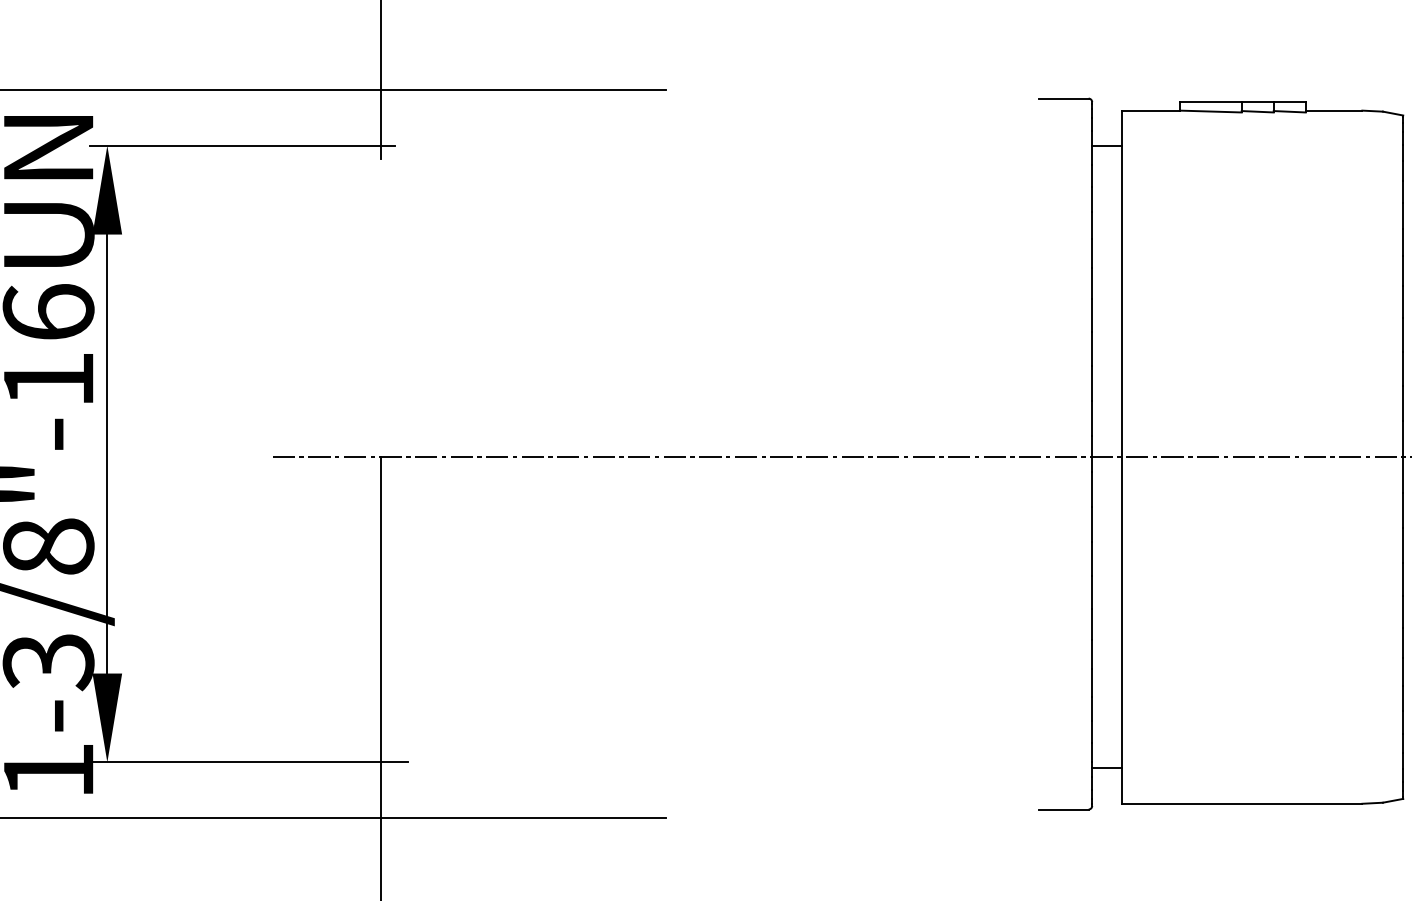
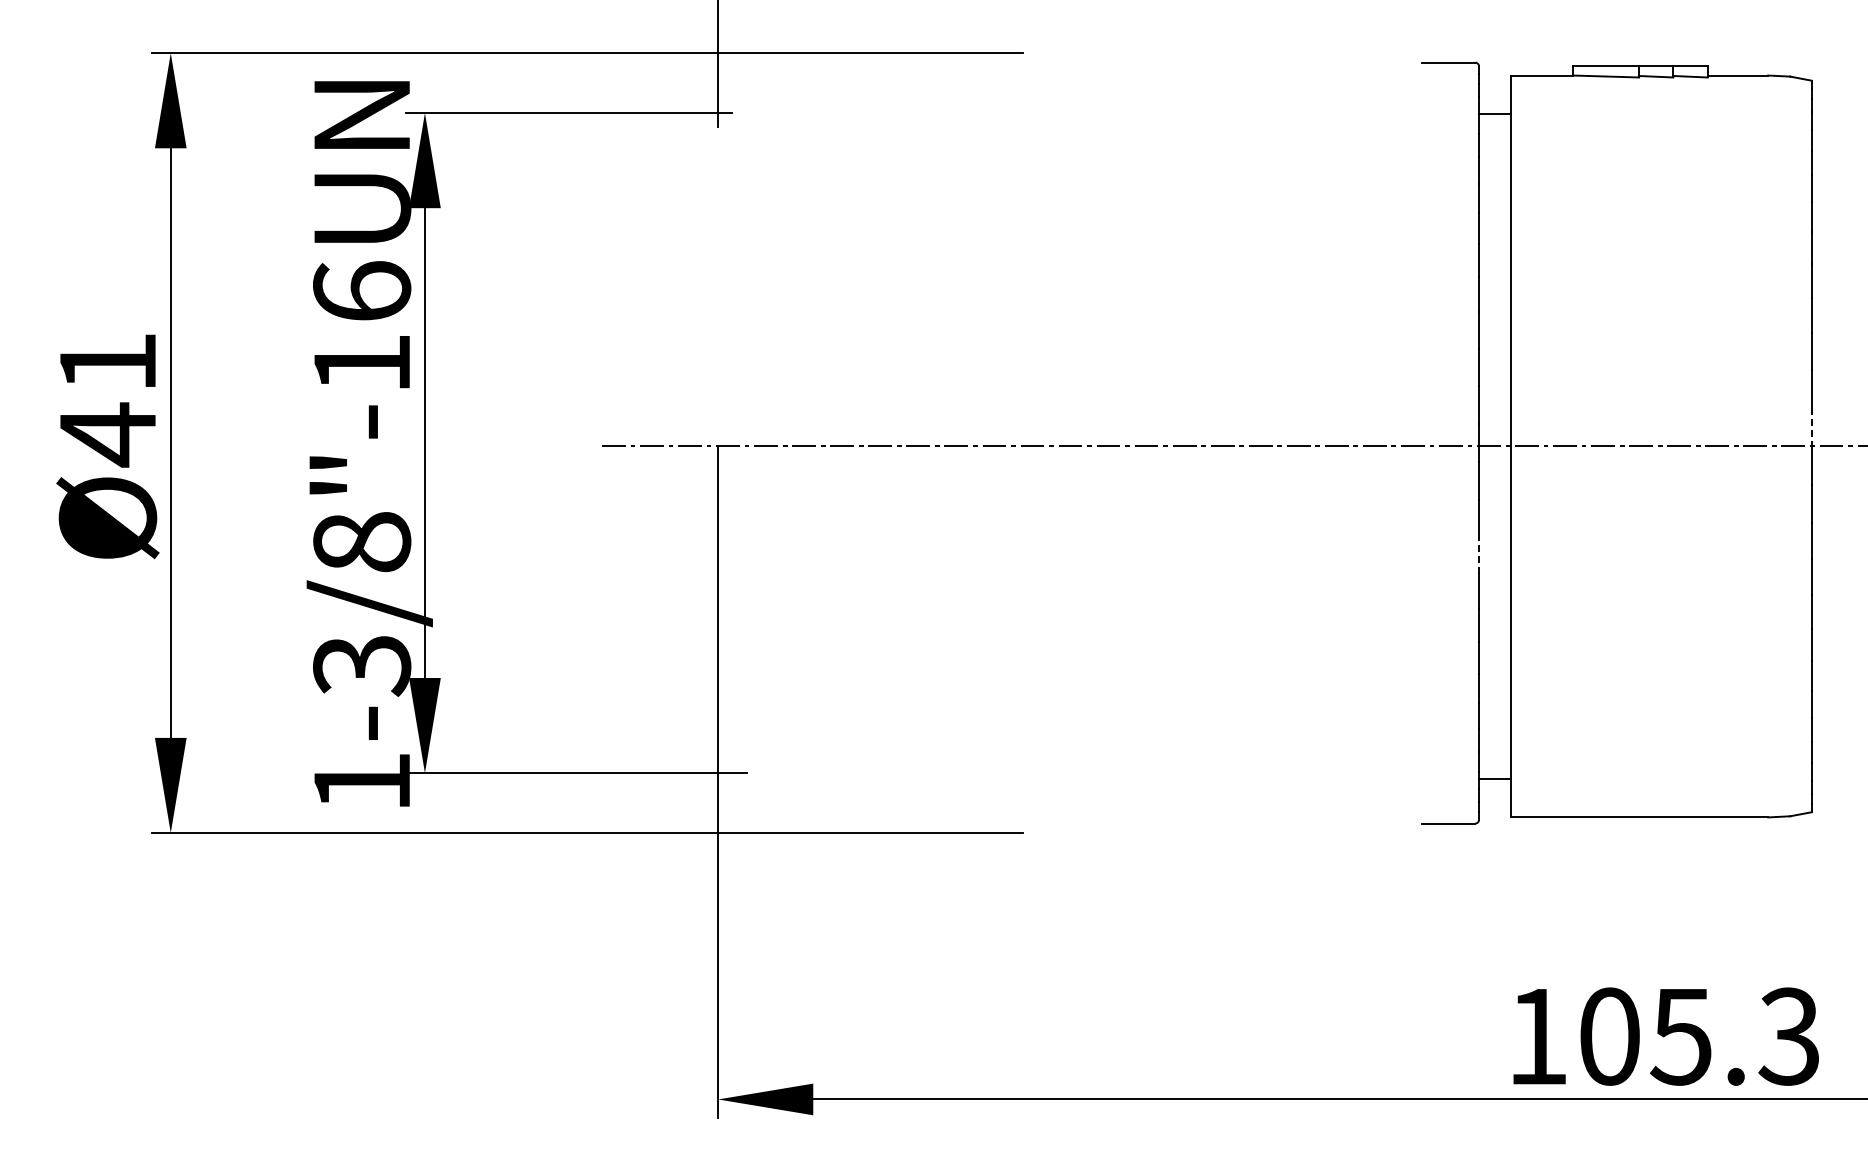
line: (1402, 439) -> (1811, 427), solid -> dashed
line: (1092, 559) -> (1479, 555), solid -> dashed

